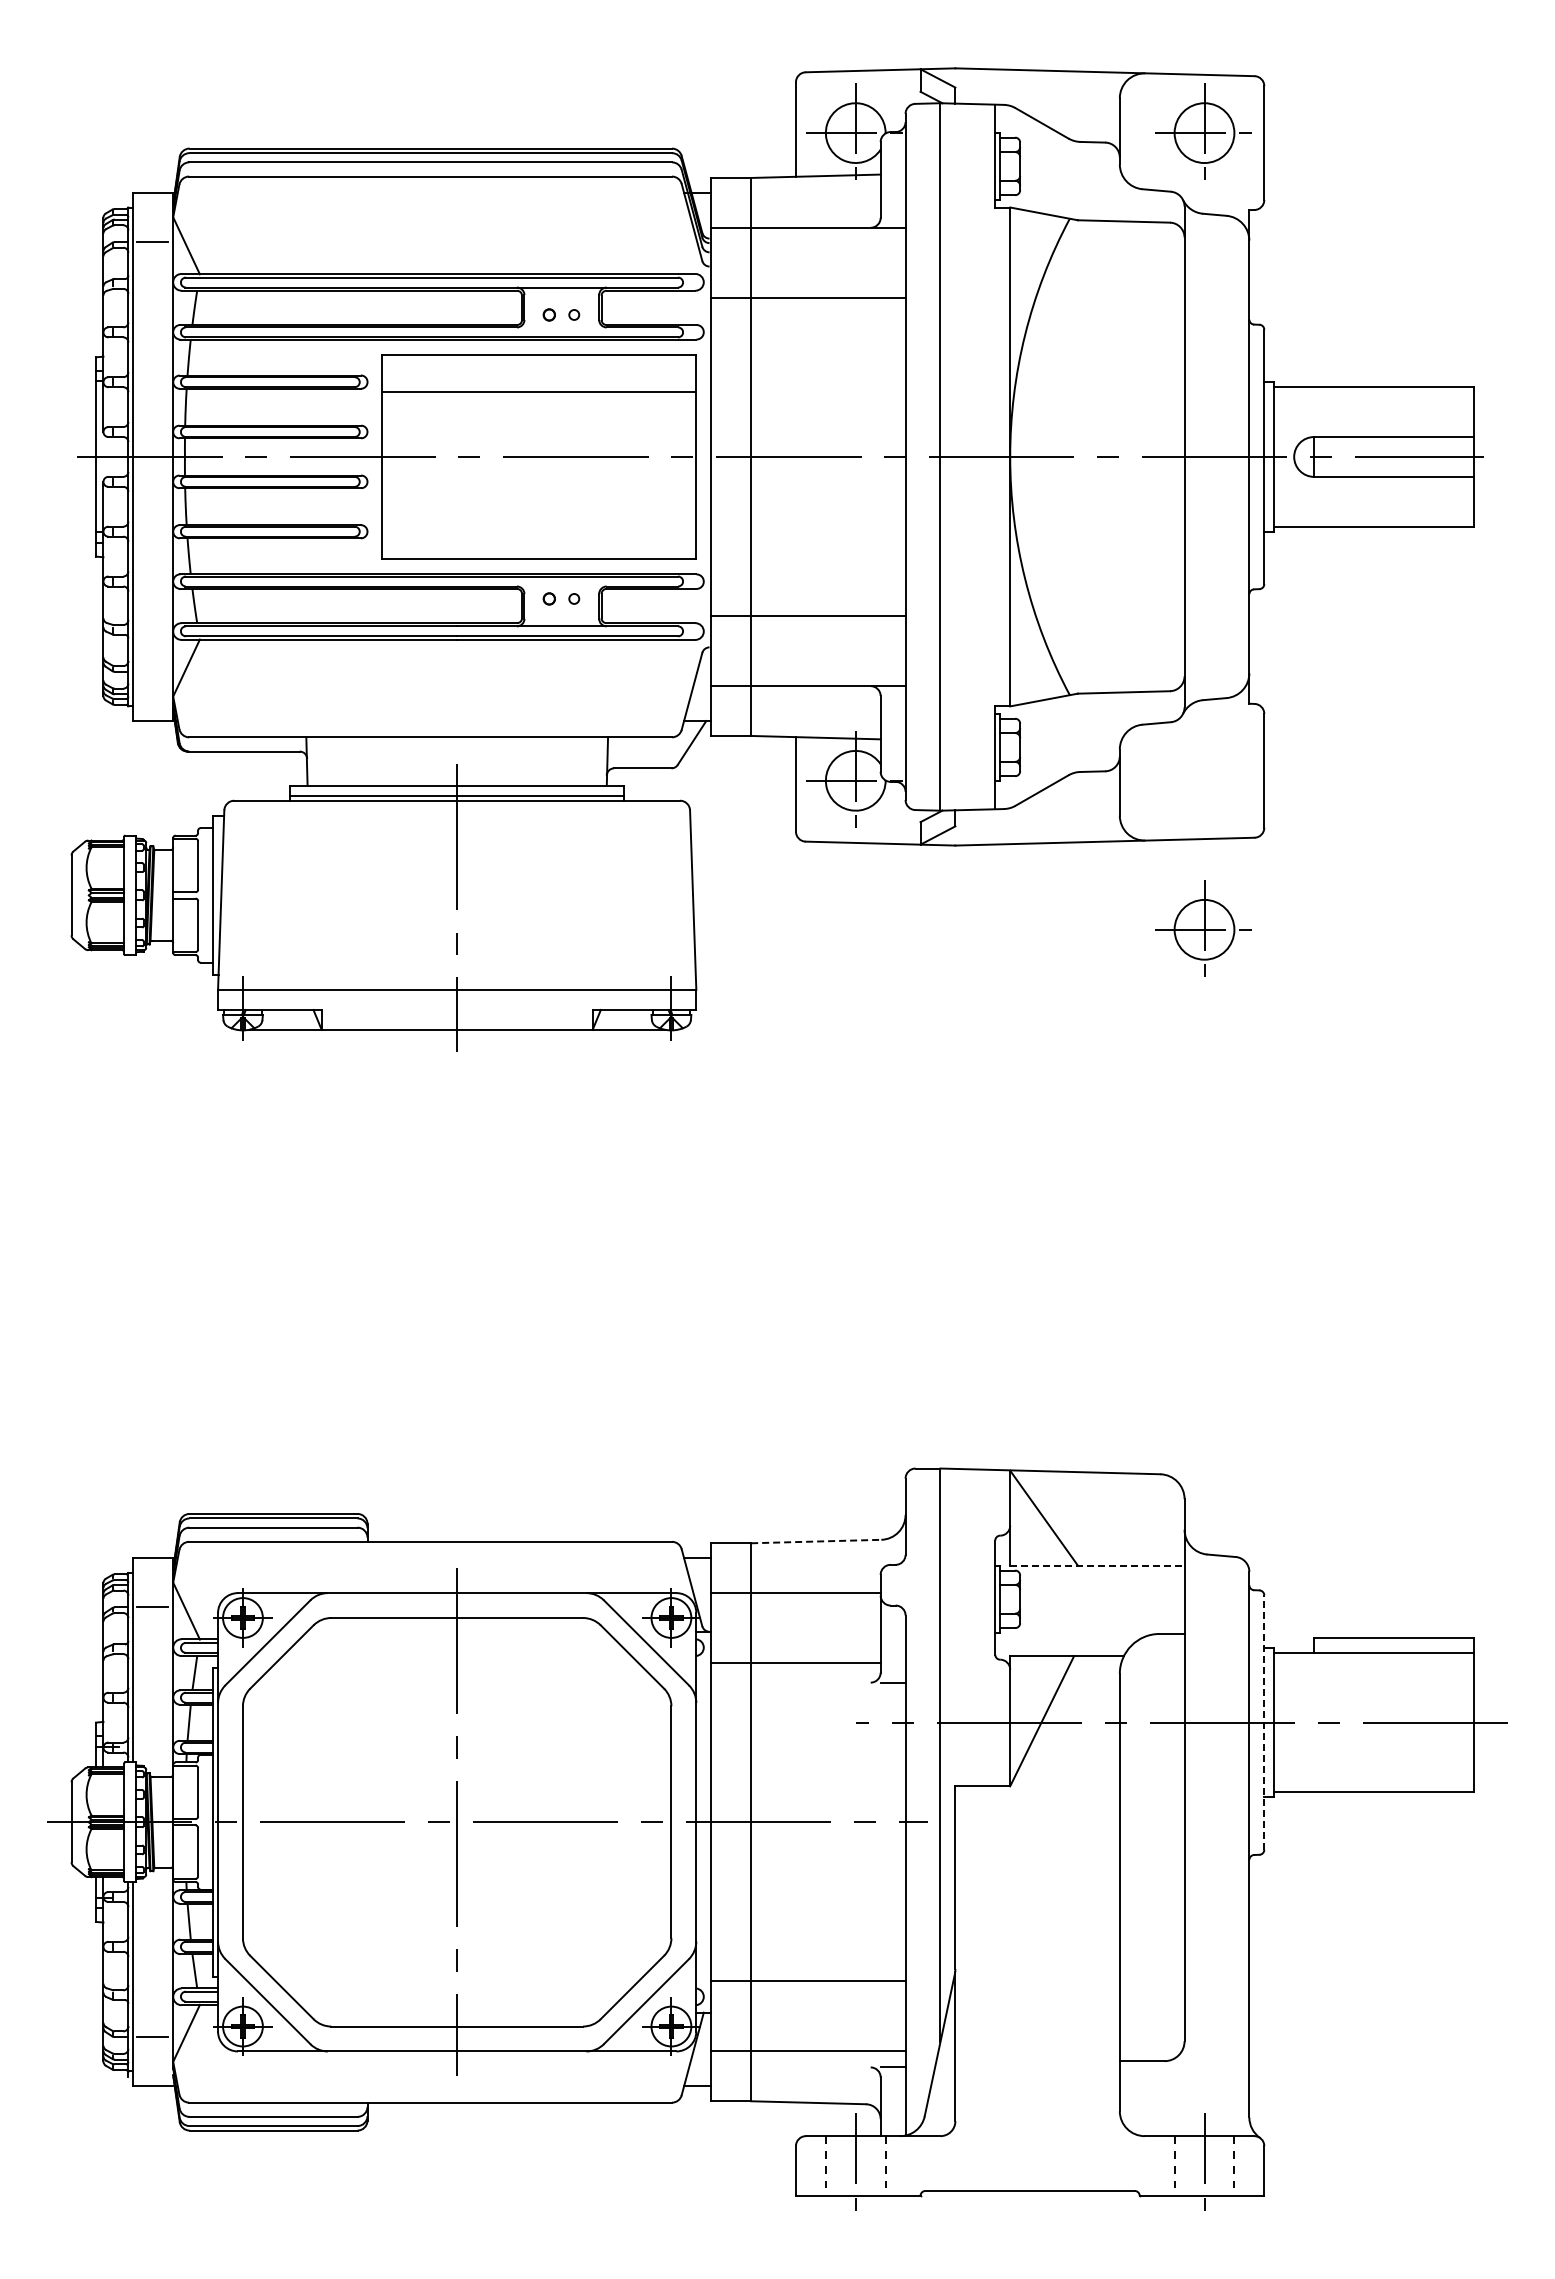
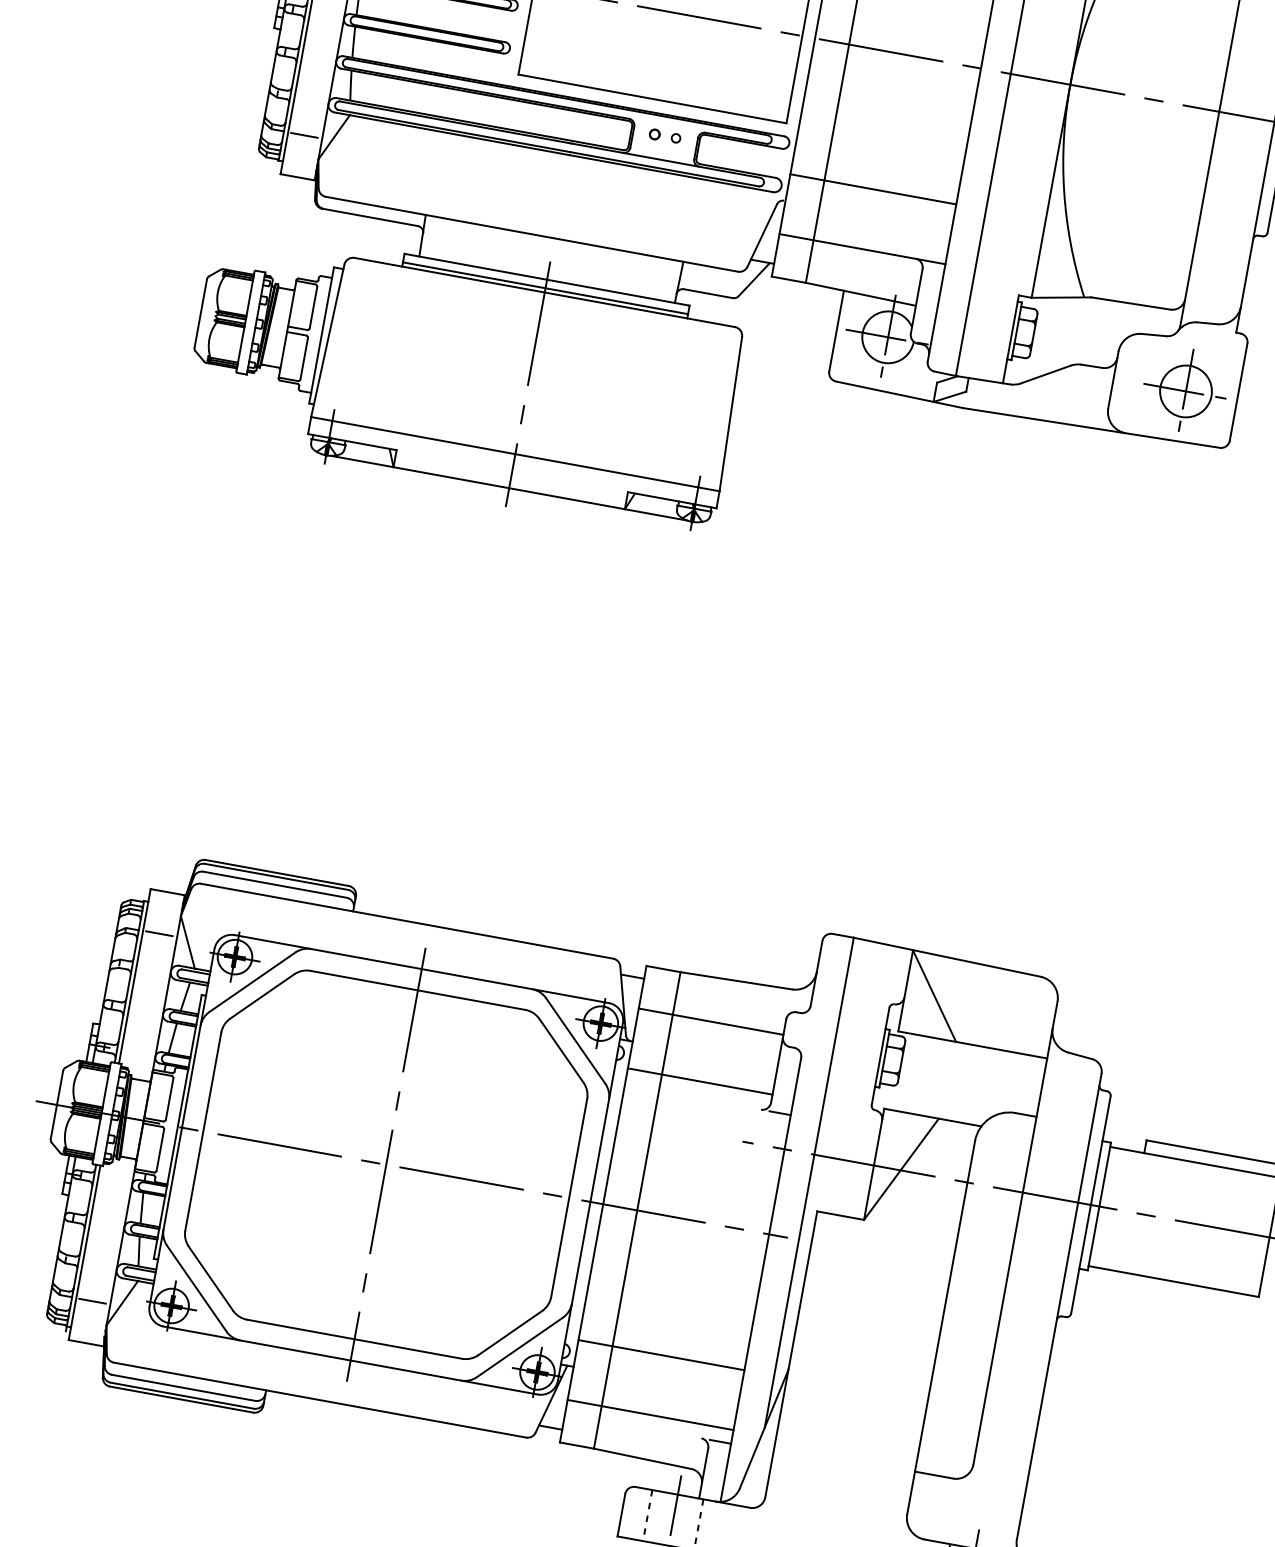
line: (151, 672) -> (303, 135), added
part: (1203, 928) -> (1185, 390), moved
line: (816, 1541) -> (736, 980), dashed -> solid
line: (1097, 1565) -> (972, 1044), dashed -> solid
line: (1264, 1722) -> (1091, 1204), dashed -> solid

